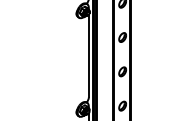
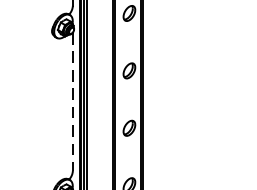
line: (88, 56) -> (72, 102), solid -> dashed

